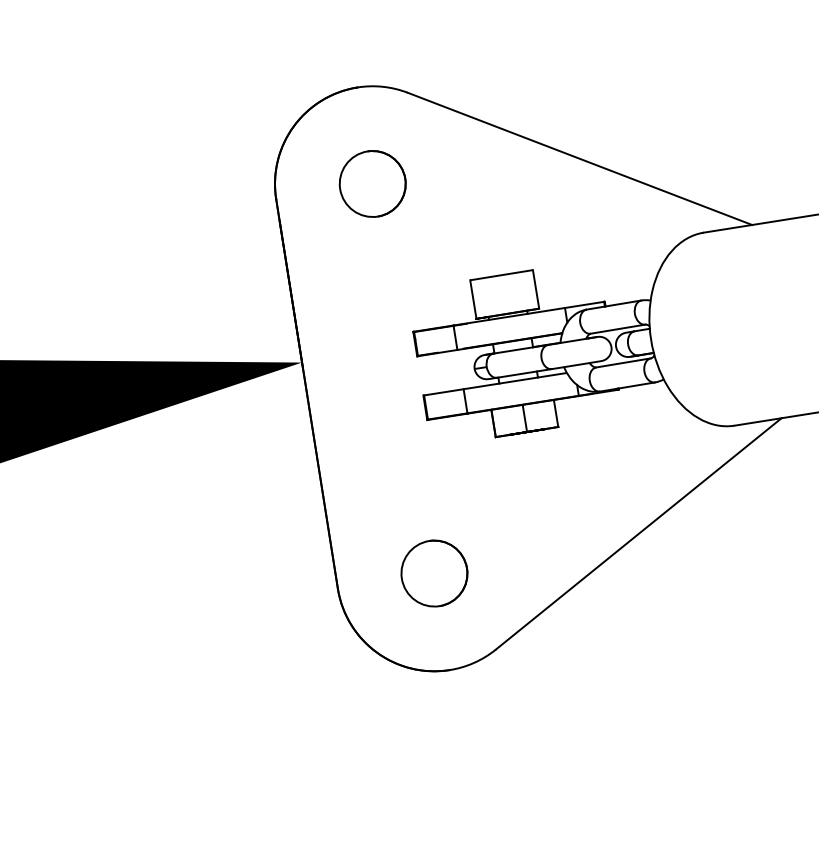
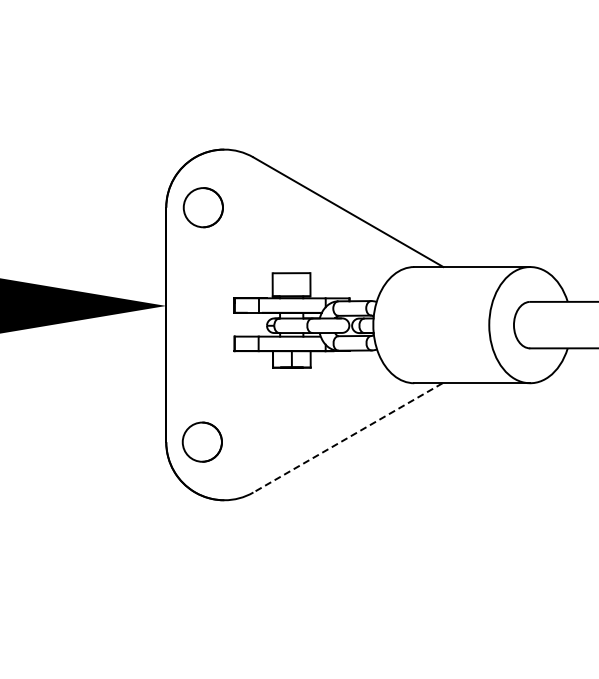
part: (371, 183) -> (202, 207), moved
line: (638, 535) -> (347, 438), solid -> dashed
part: (432, 572) -> (201, 441), moved

